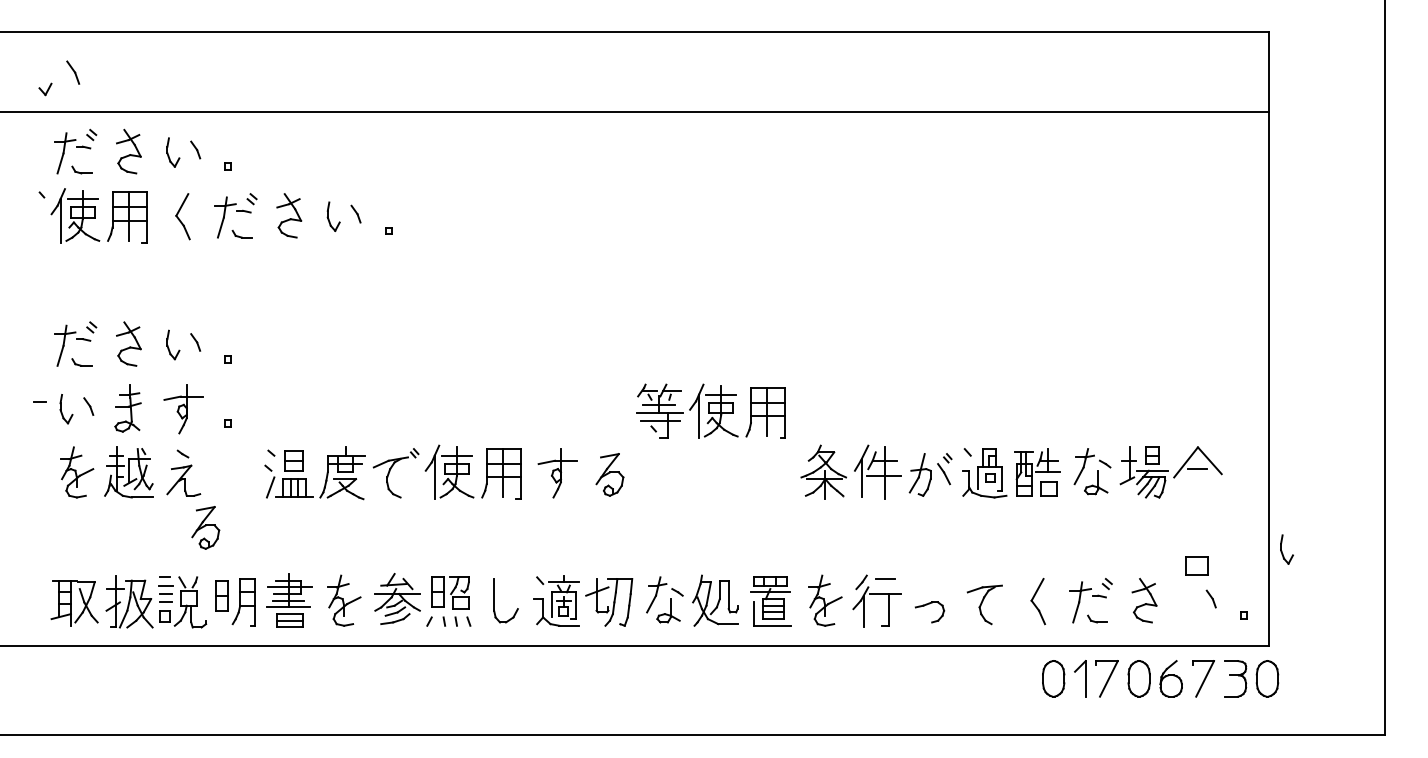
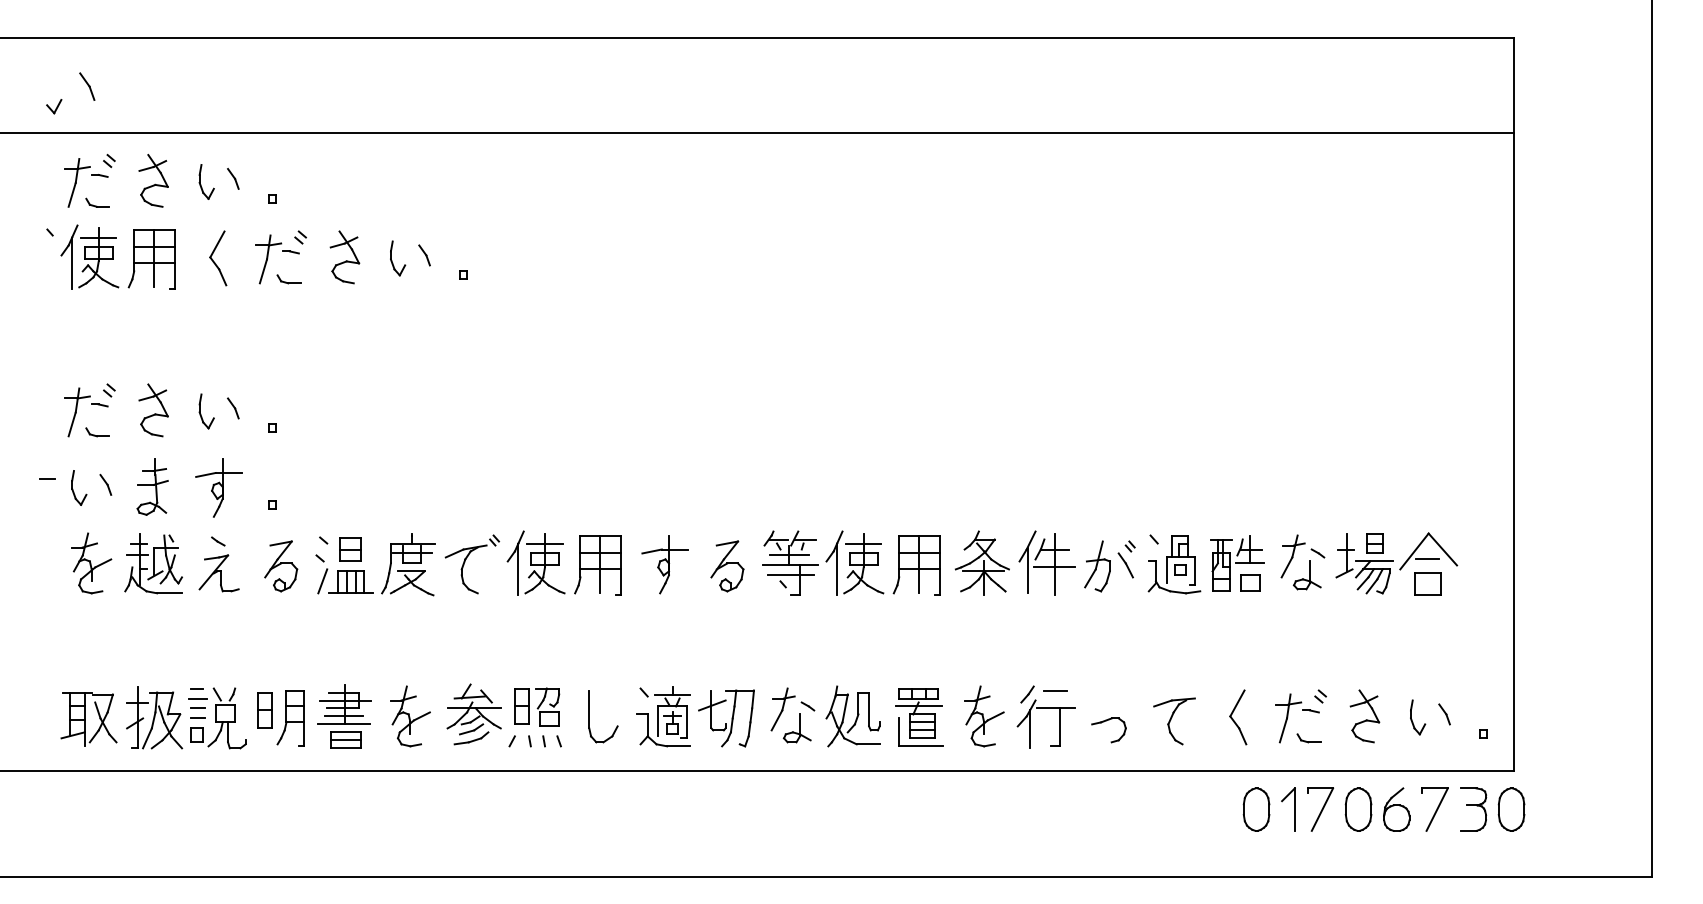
part: (710, 410) -> (850, 562), moved
part: (205, 527) -> (280, 565), moved
part: (1286, 549) -> (1417, 717), moved
part: (1196, 565) -> (1426, 583), moved

